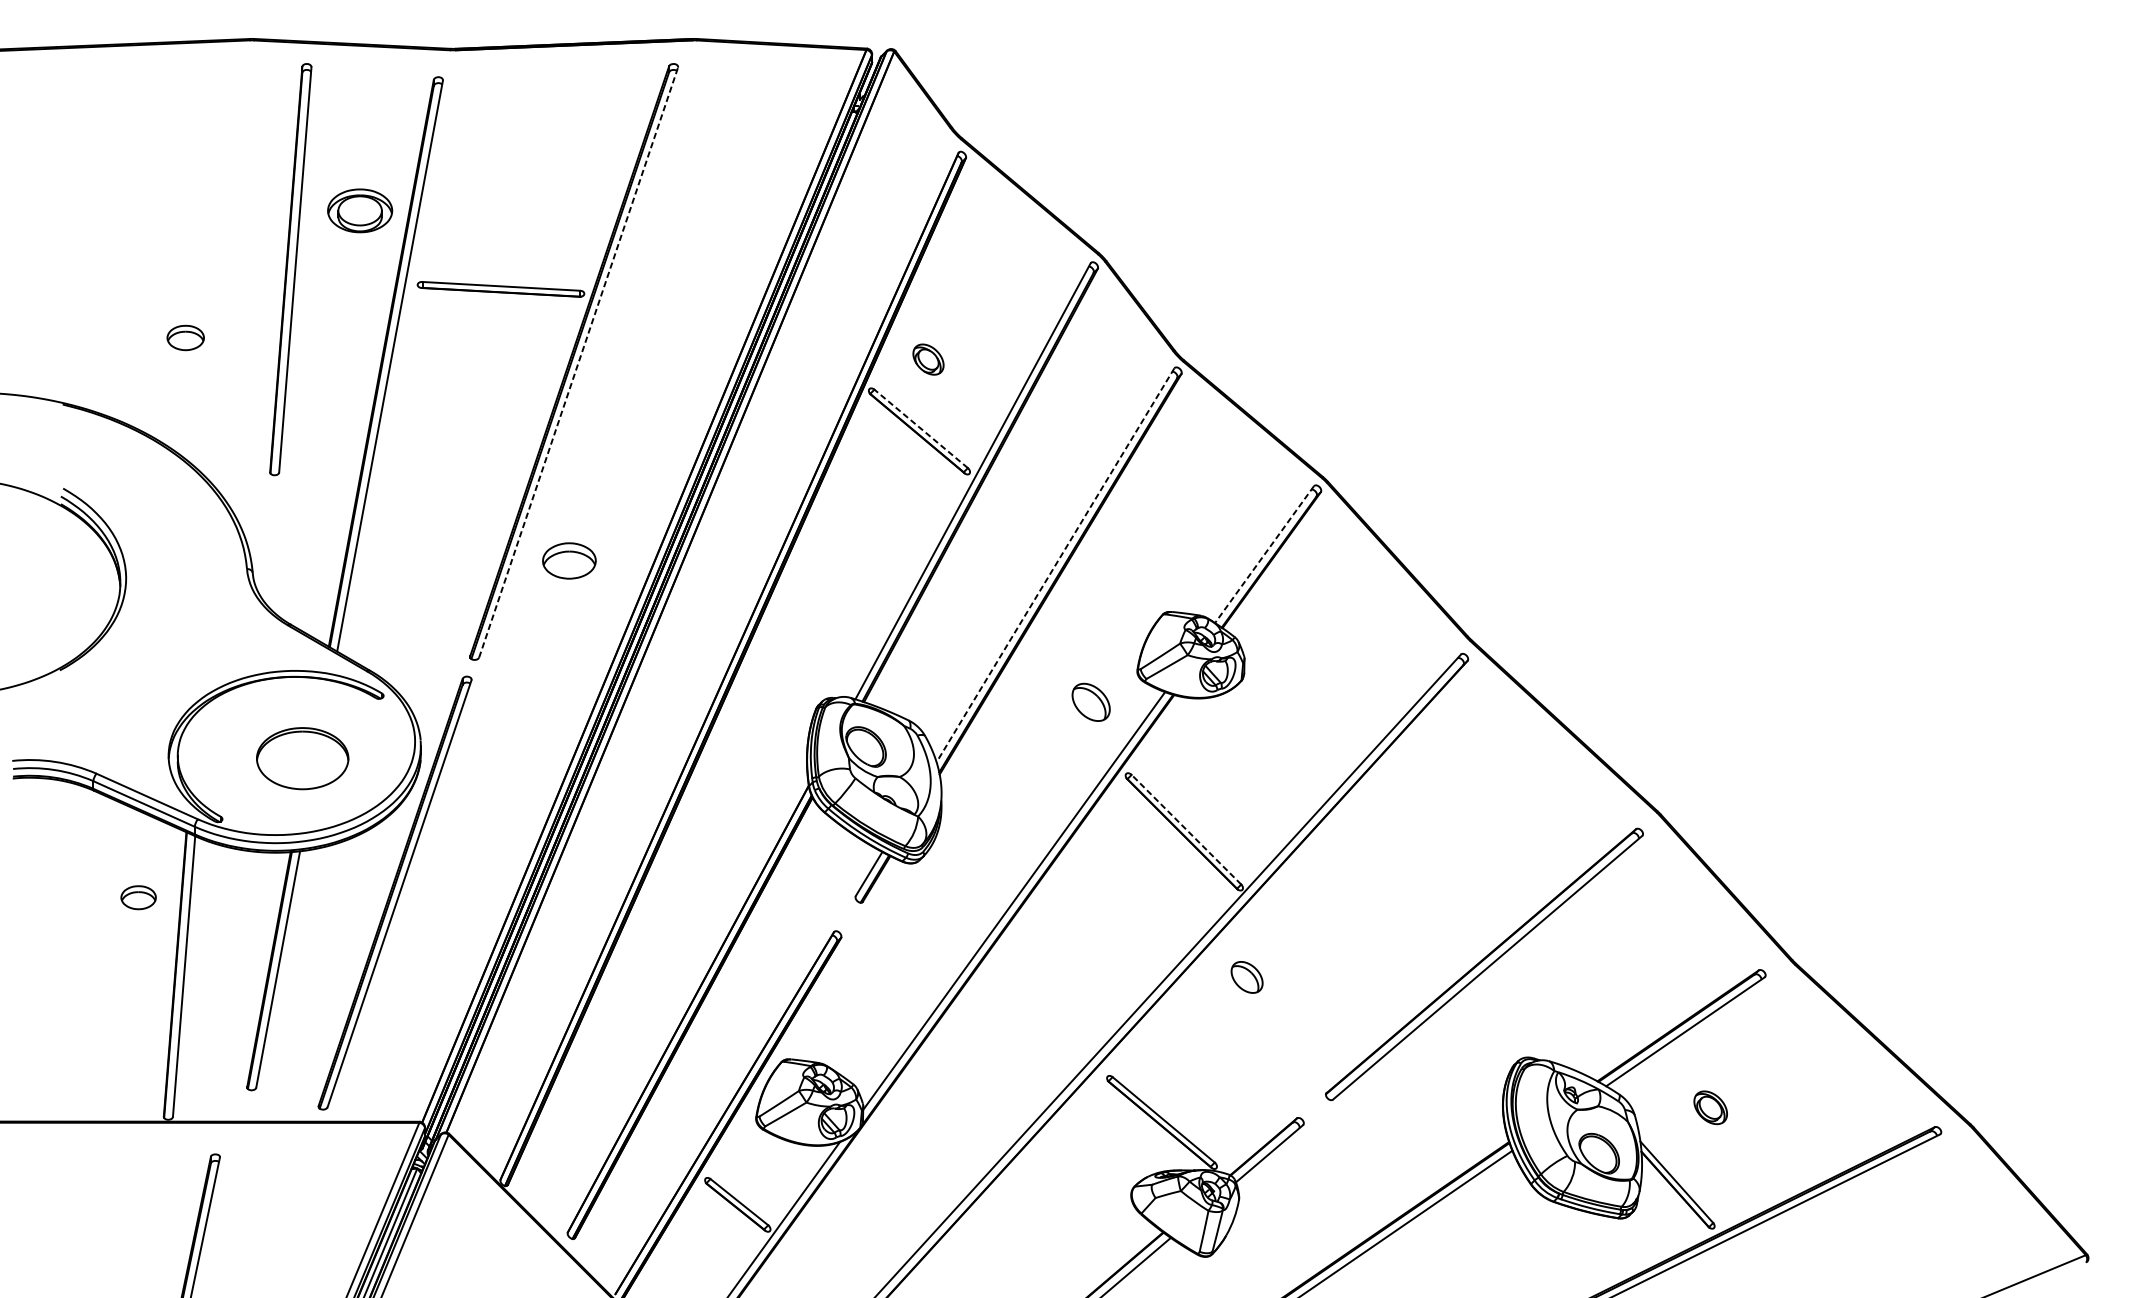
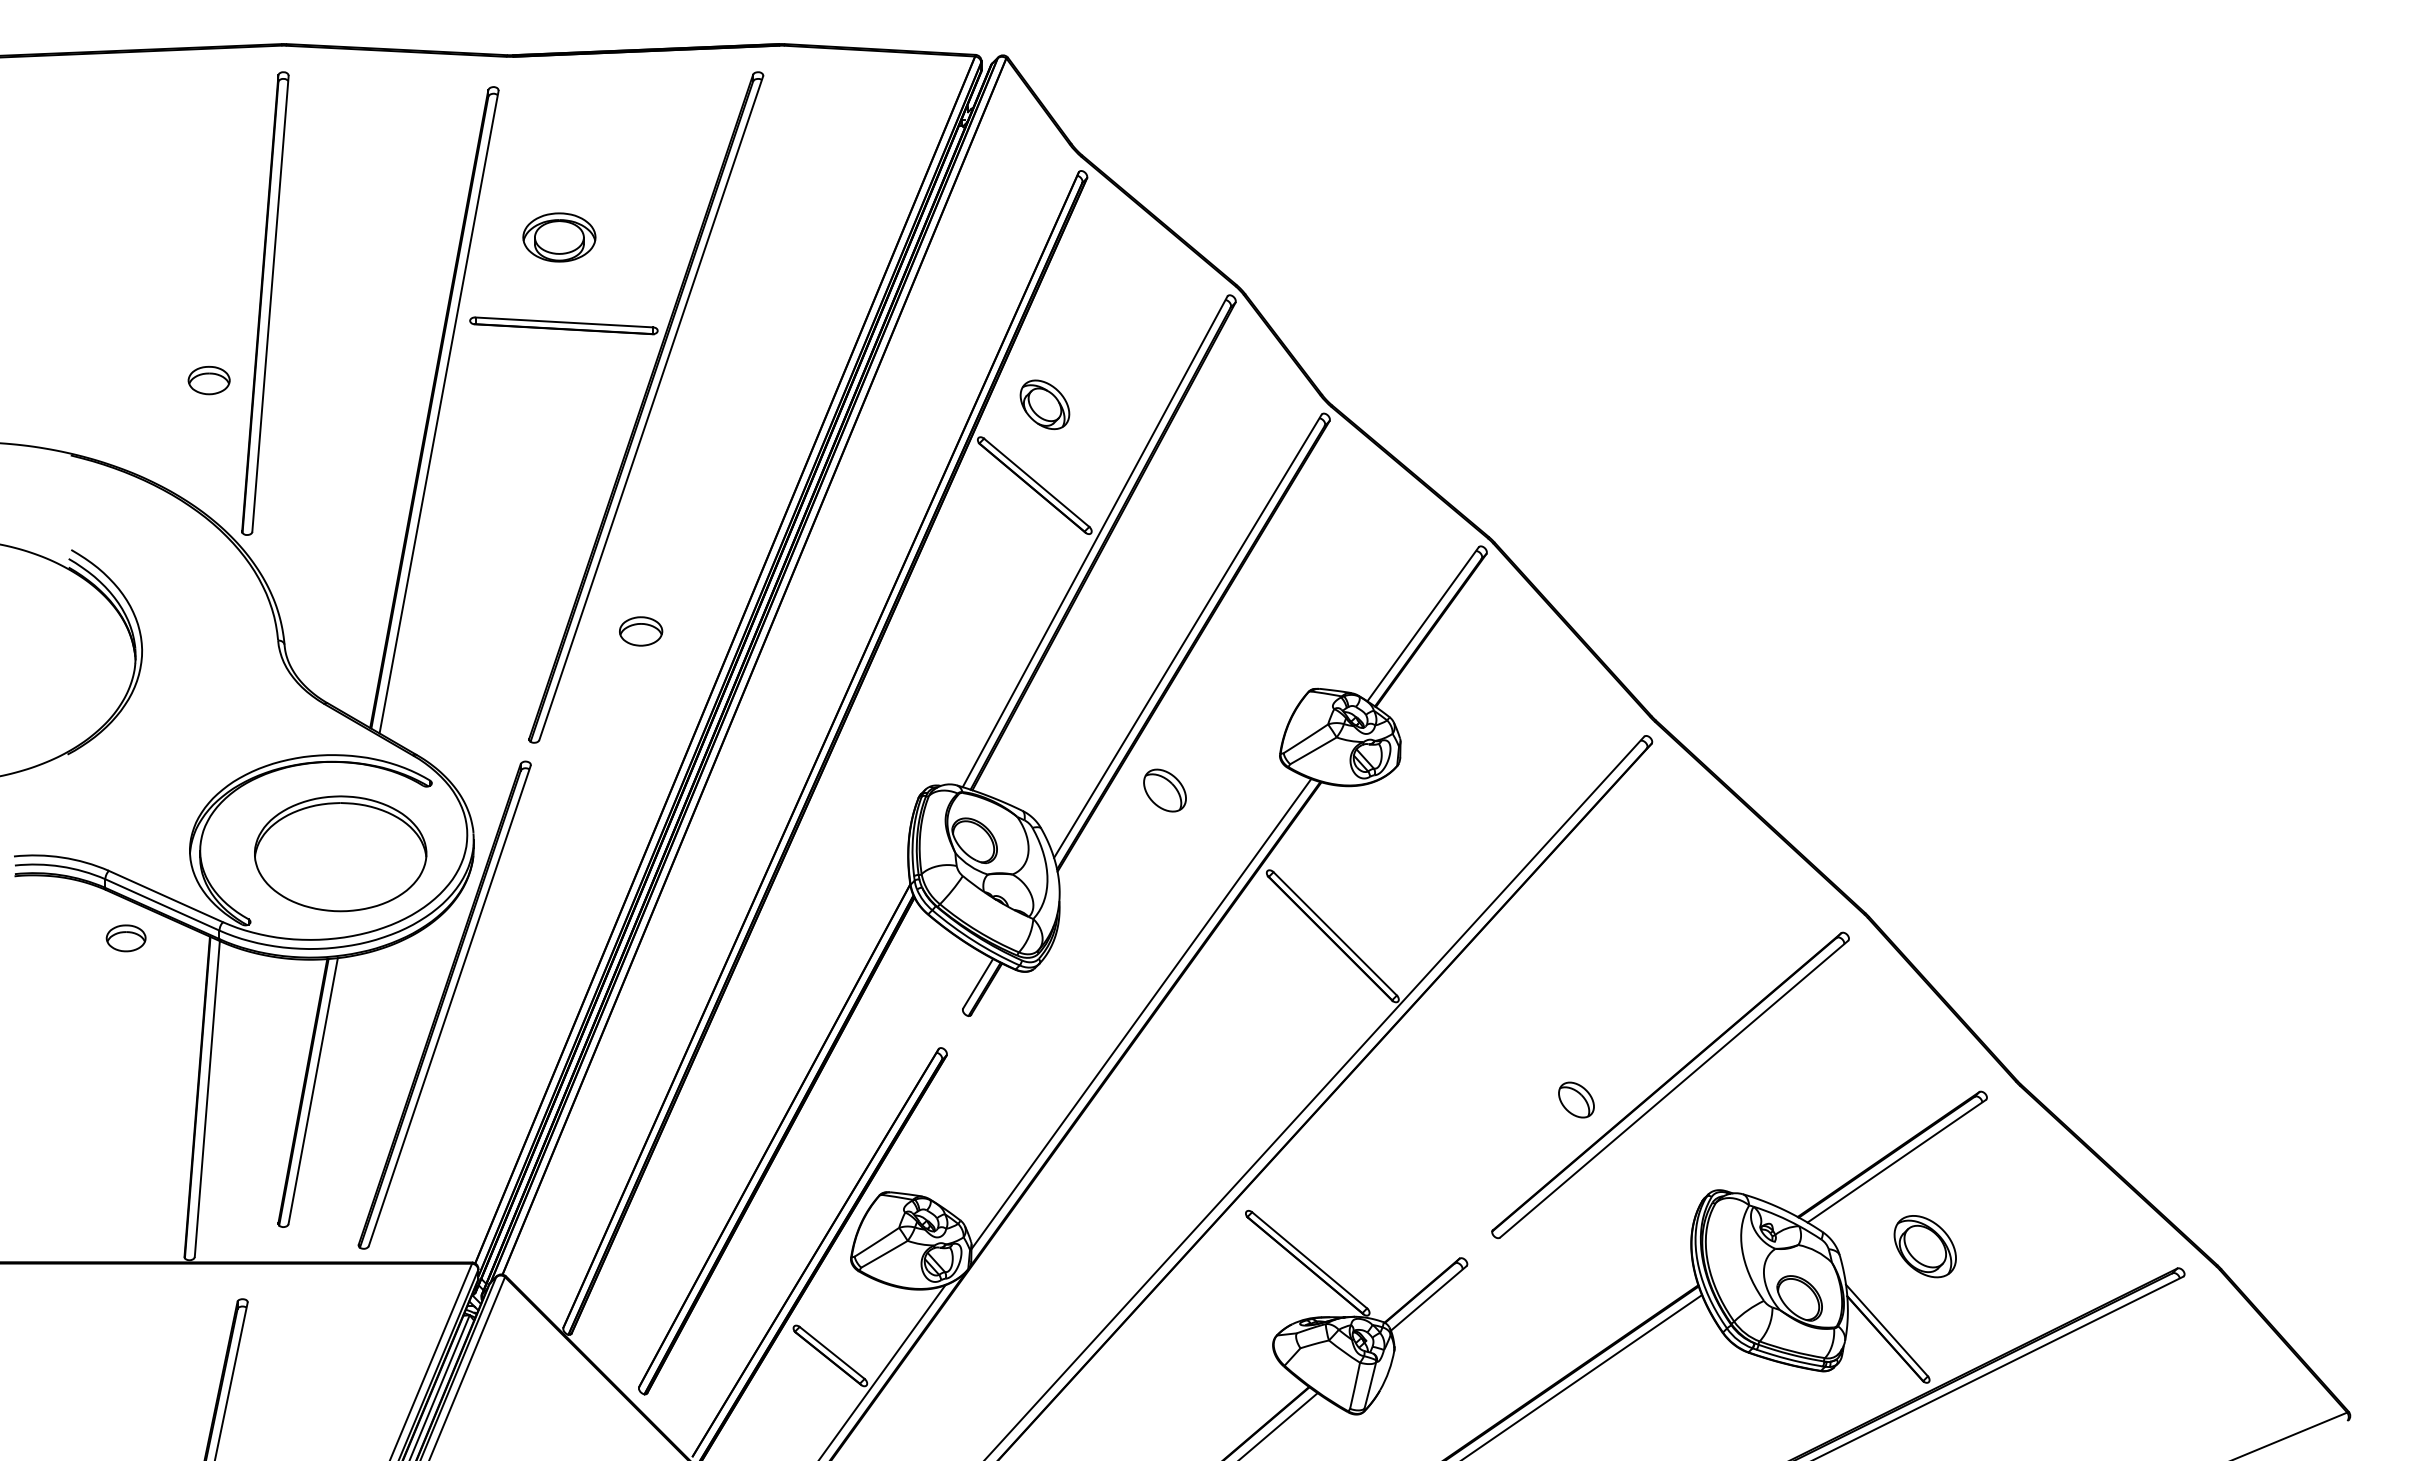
part: (360, 210) -> (559, 237), moved
part: (290, 269) -> (265, 303), moved
part: (928, 359) -> (1044, 404), size x1.43
line: (578, 361) -> (651, 407), dashed -> solid
line: (920, 428) -> (1036, 482), dashed -> solid
line: (1264, 554) -> (1423, 624), dashed -> solid
part: (569, 561) -> (641, 631), size x0.71
line: (1055, 565) -> (1187, 636), dashed -> solid
part: (1090, 702) -> (1164, 790), moved
part: (302, 758) -> (340, 853), size x1.67
line: (1185, 829) -> (1334, 933), dashed -> solid
part: (138, 897) -> (125, 938), moved
part: (1247, 976) -> (1576, 1099), moved
part: (1710, 1107) -> (1924, 1246), size x1.67

